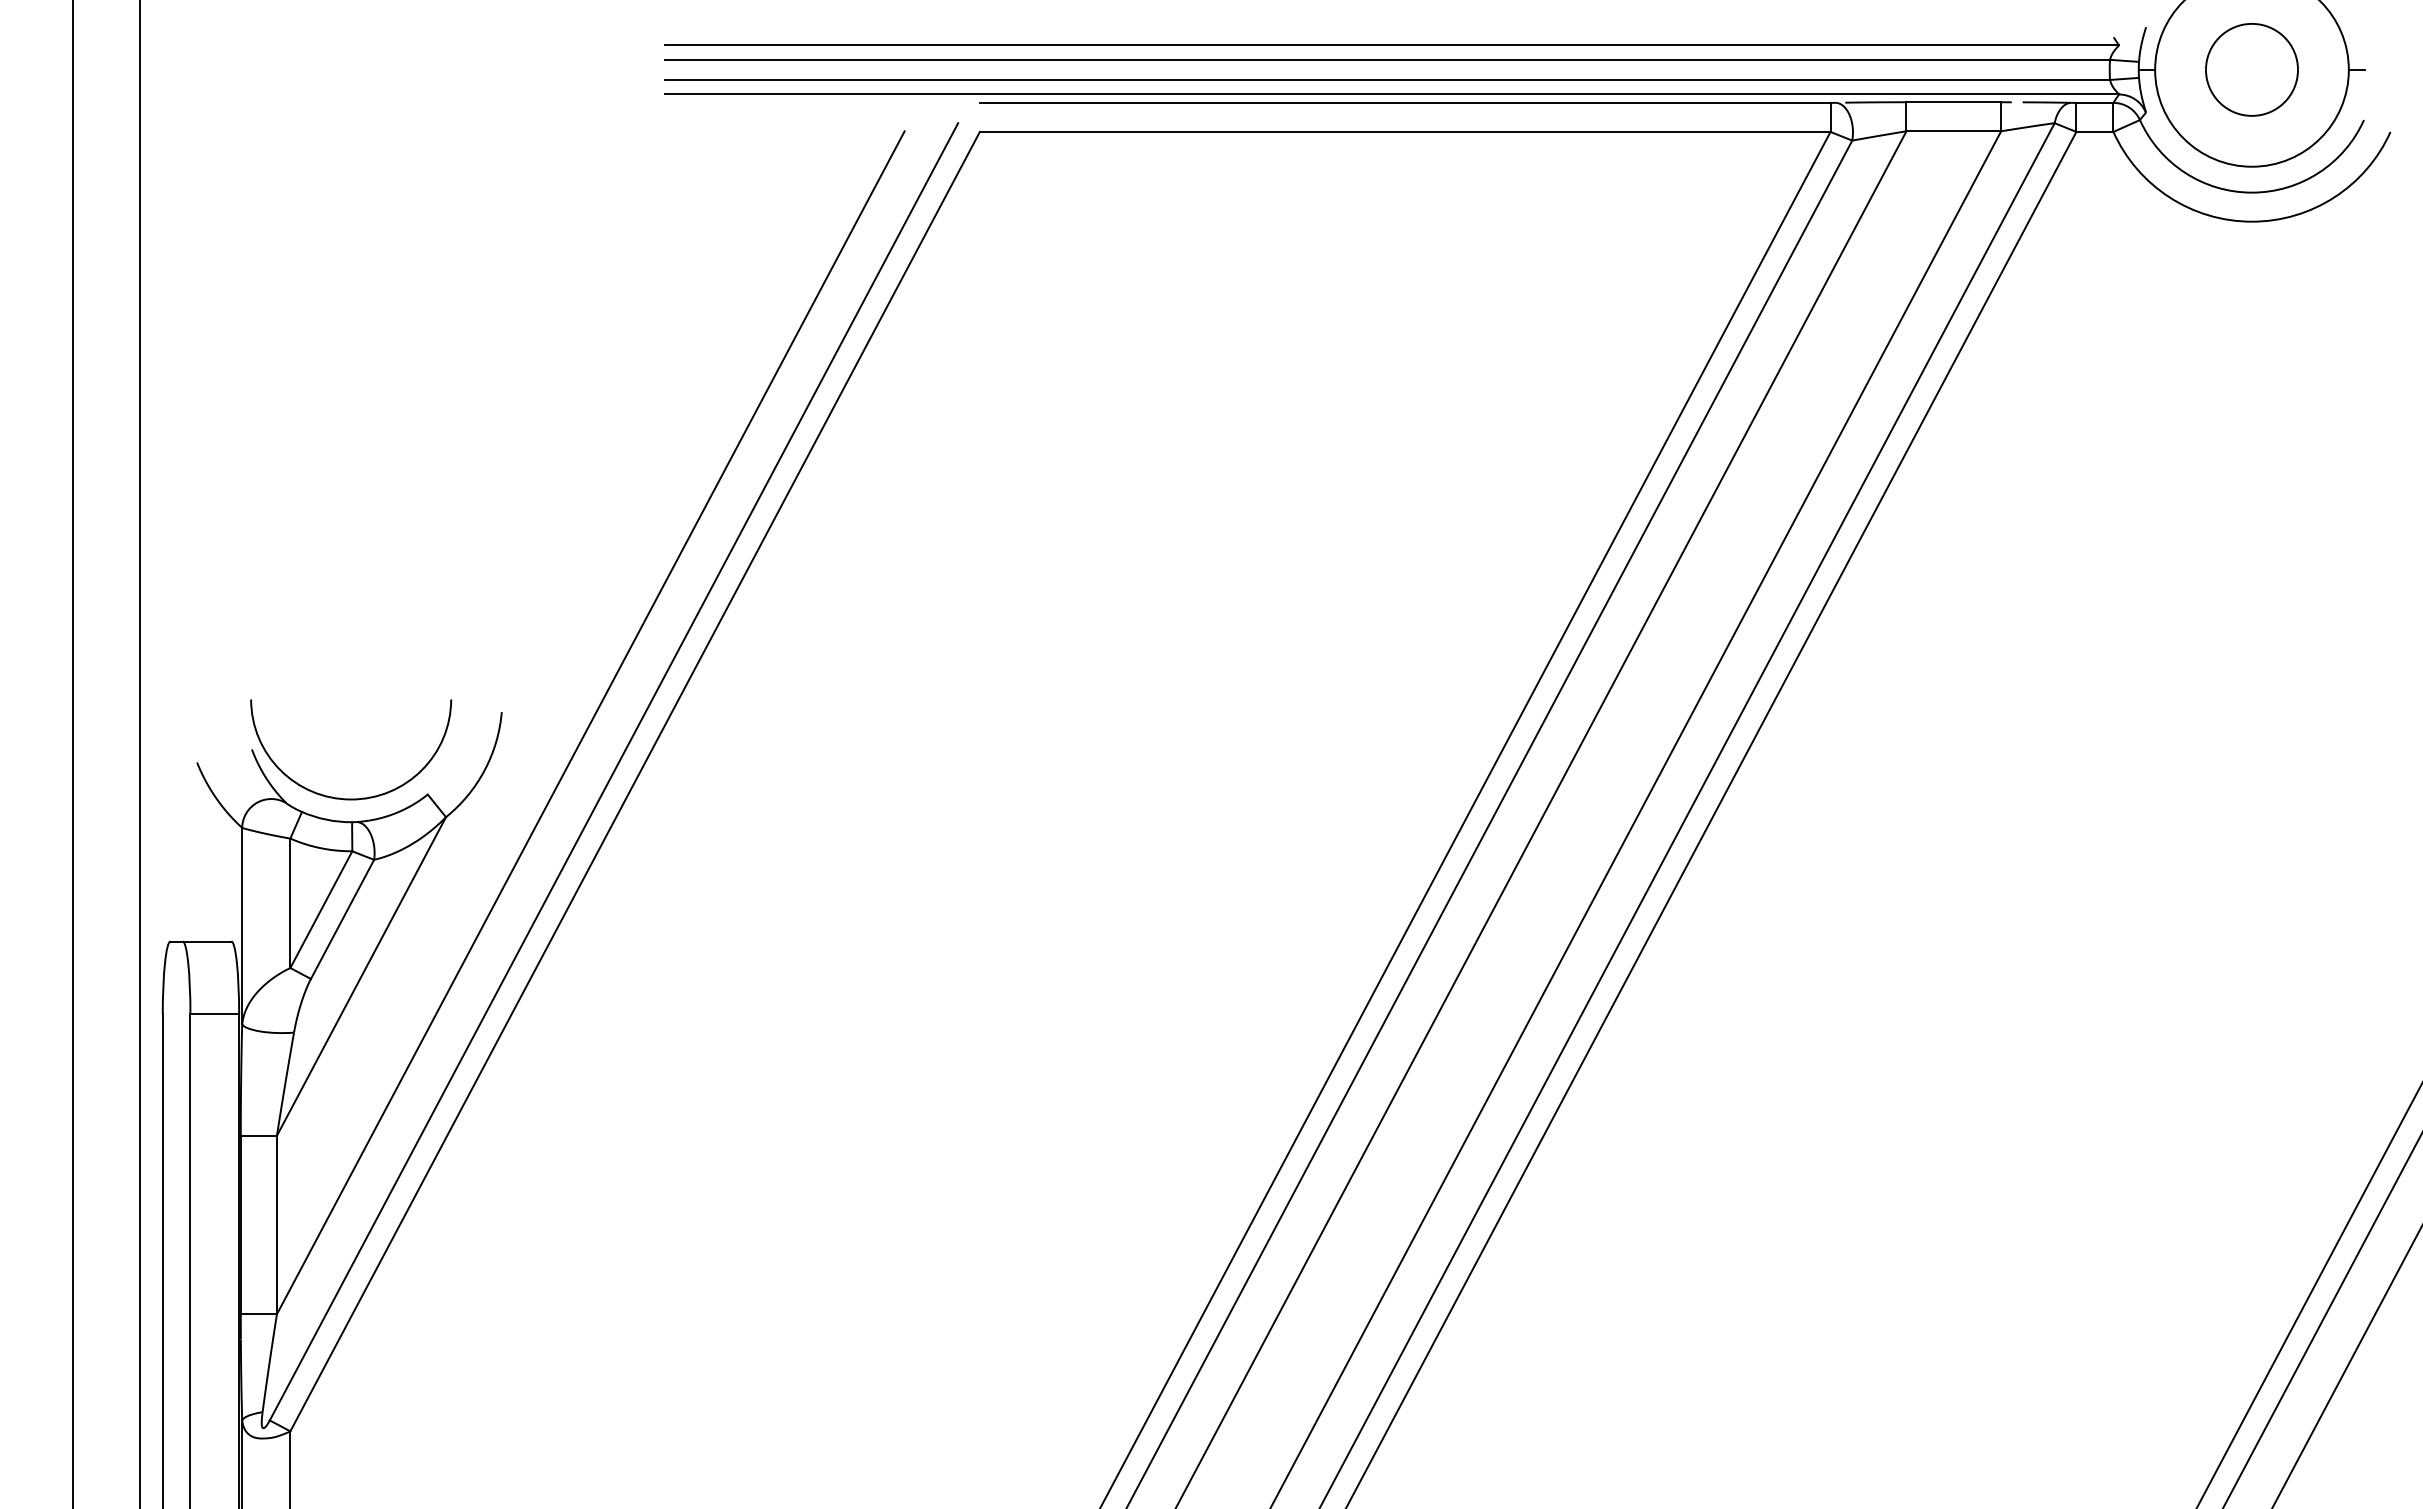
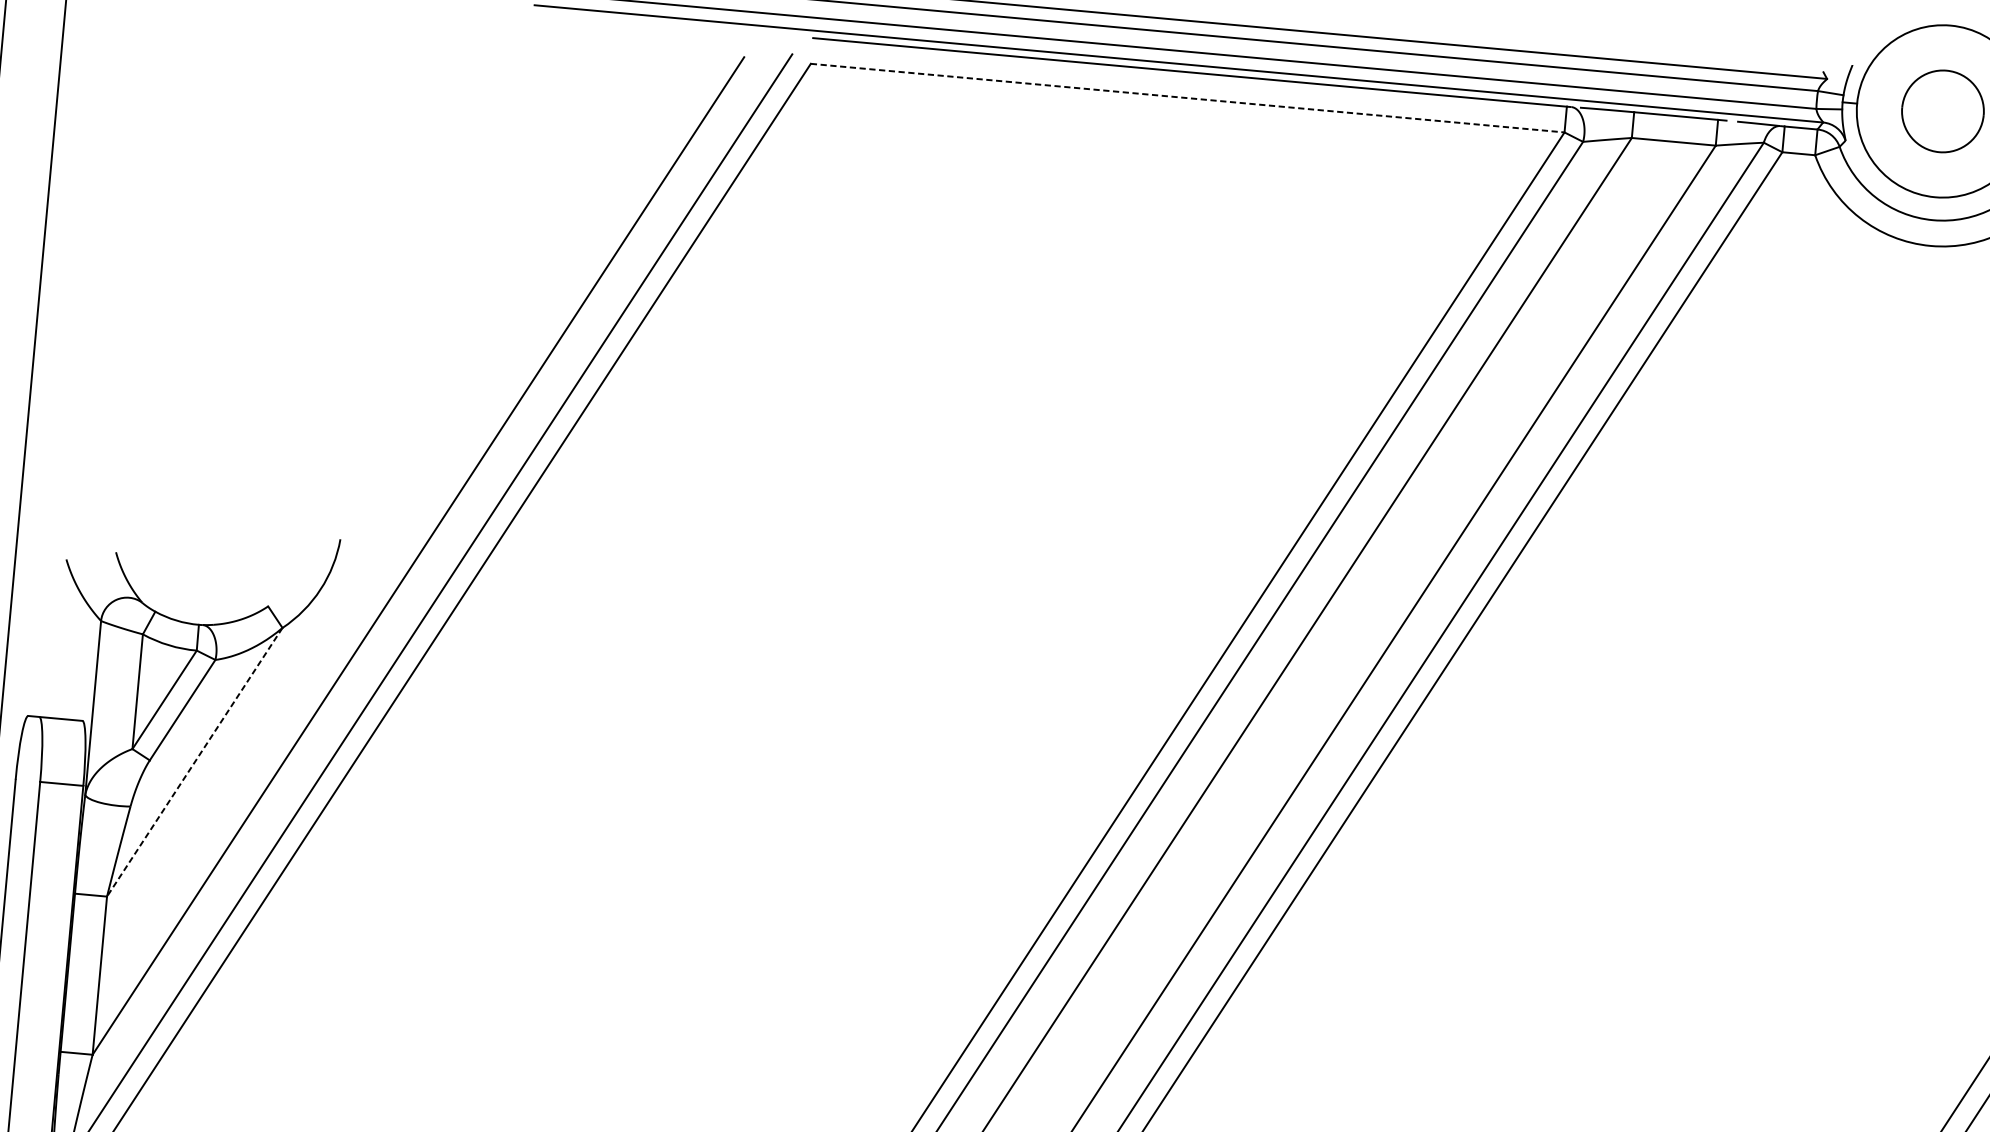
line: (1405, 131) -> (1187, 97), solid -> dashed
arc: (351, 798) -> (200, 603), removed
line: (361, 976) -> (194, 762), solid -> dashed

